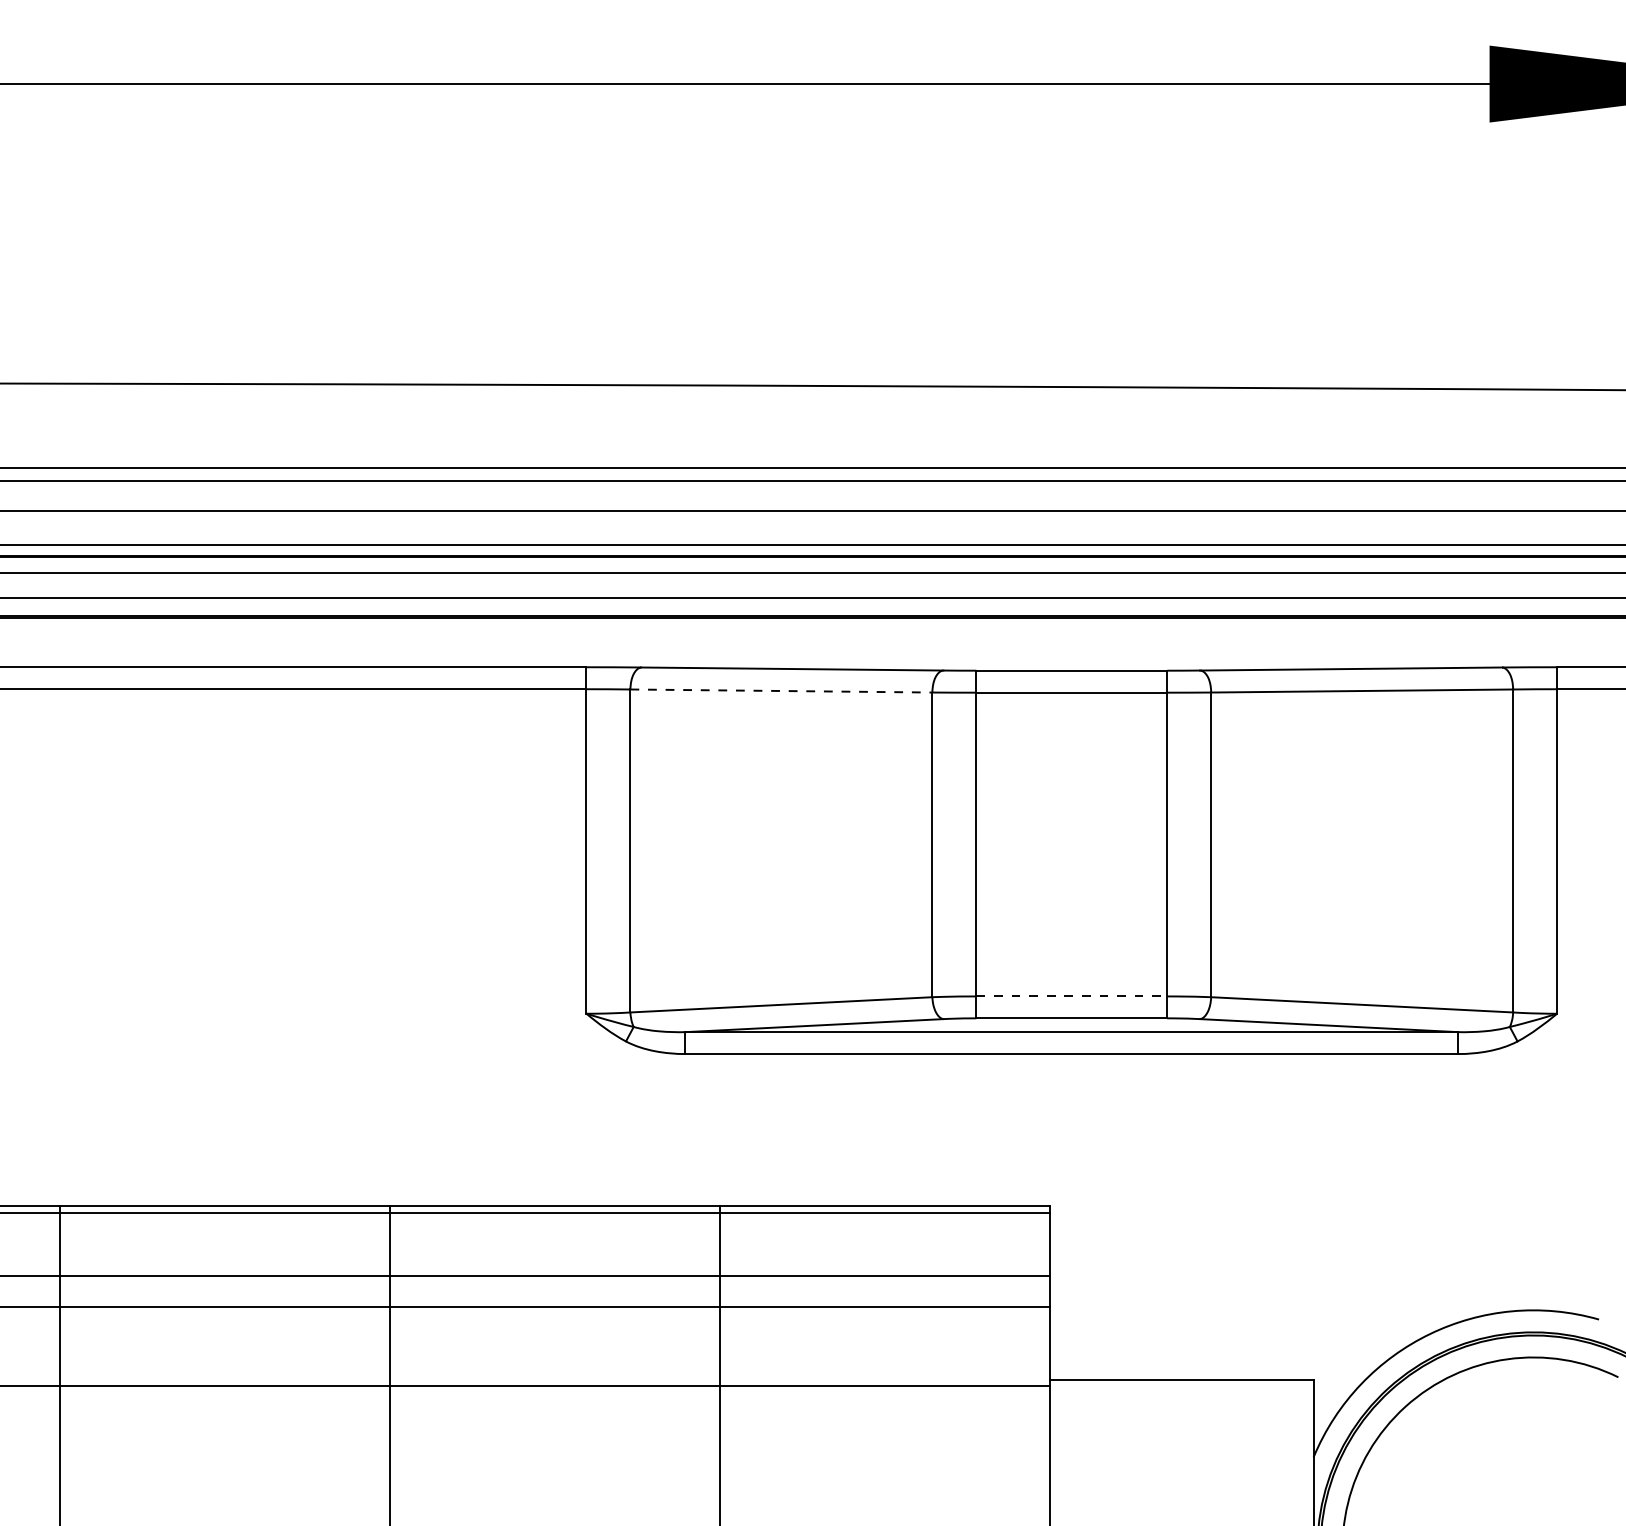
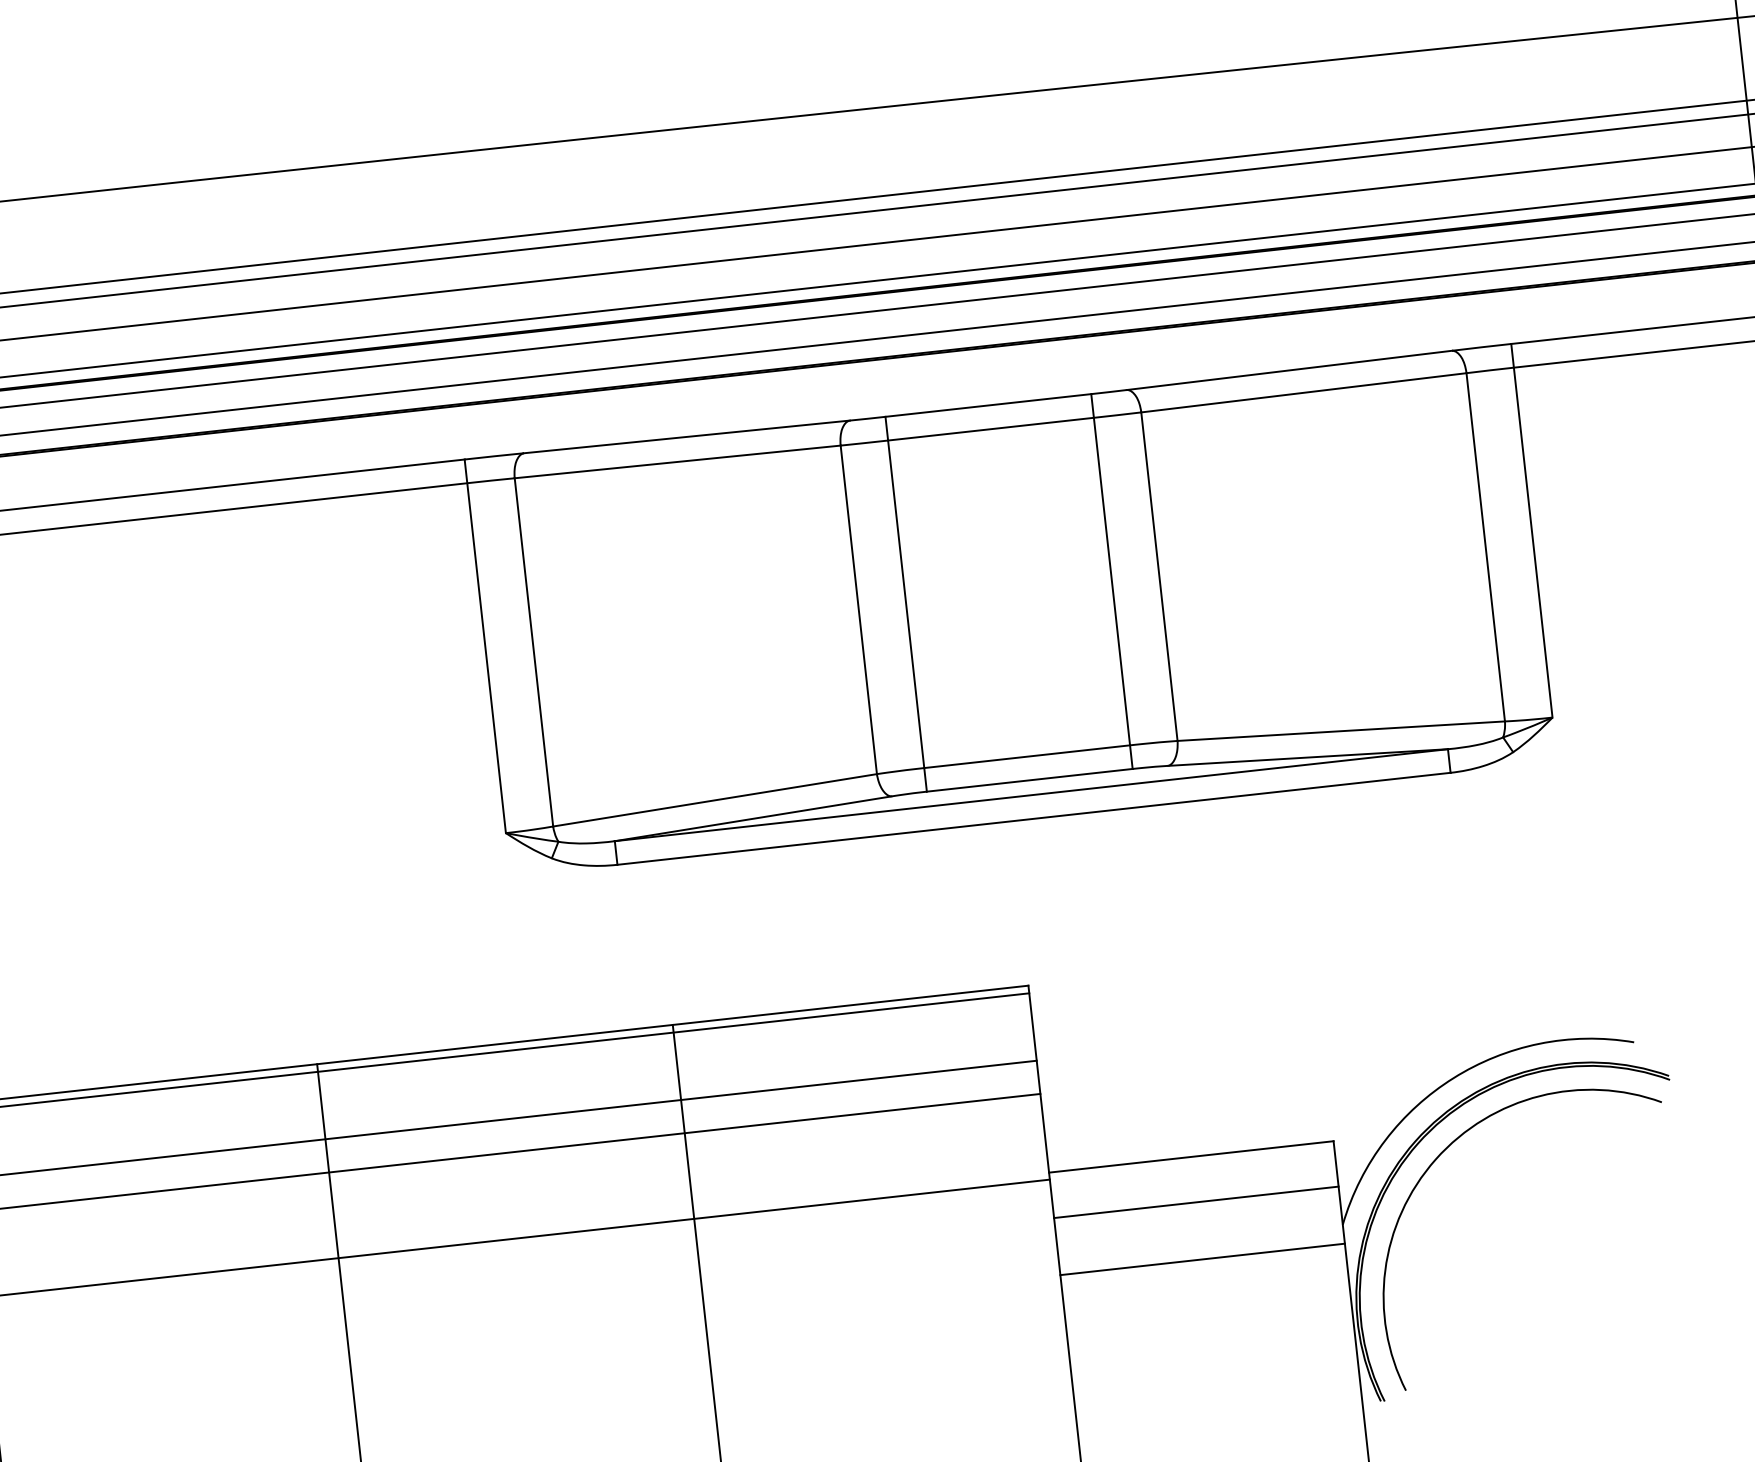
line: (781, 691) -> (677, 462), dashed -> solid
line: (1072, 996) -> (1027, 756), dashed -> solid
line: (1181, 1421) -> (1196, 1201), added
line: (1181, 1474) -> (1202, 1259), added

